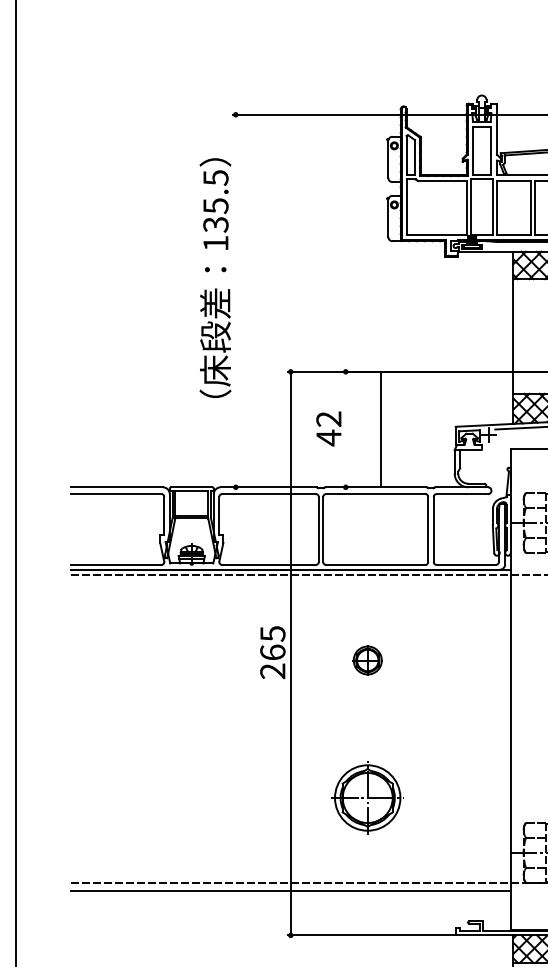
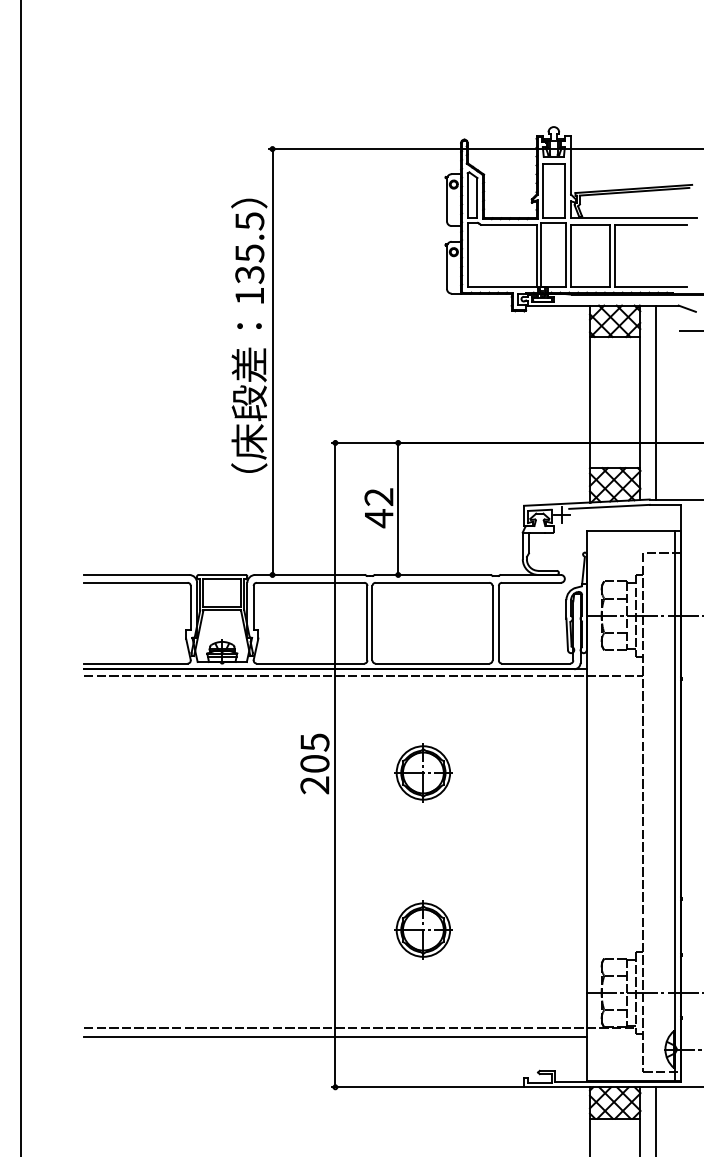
line: (235, 300) -> (272, 361), added
line: (380, 429) -> (398, 508), moved
text: (272, 652) -> (314, 763), 265 -> 205
part: (367, 660) -> (423, 772), size x1.67
part: (367, 797) -> (423, 929), size x0.71

